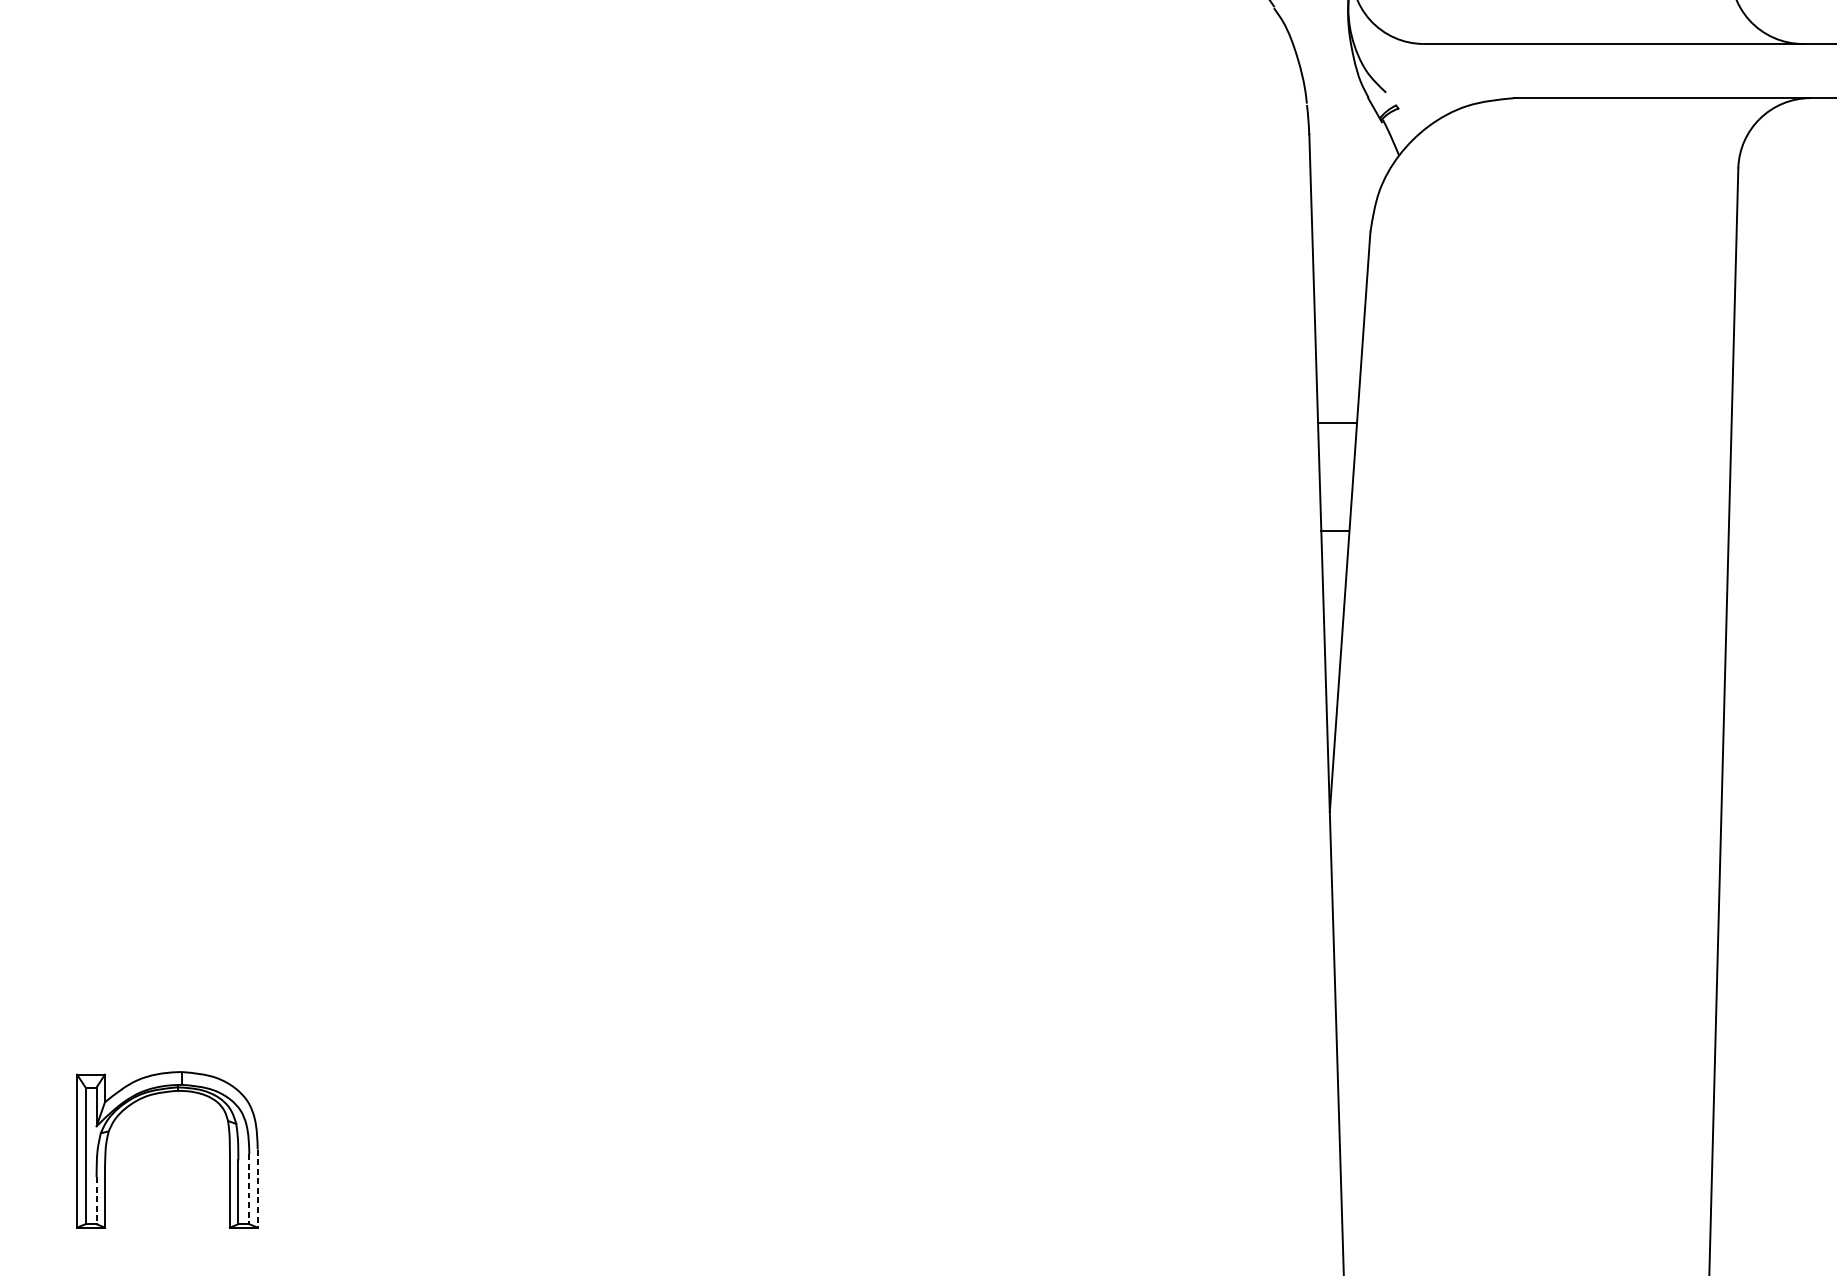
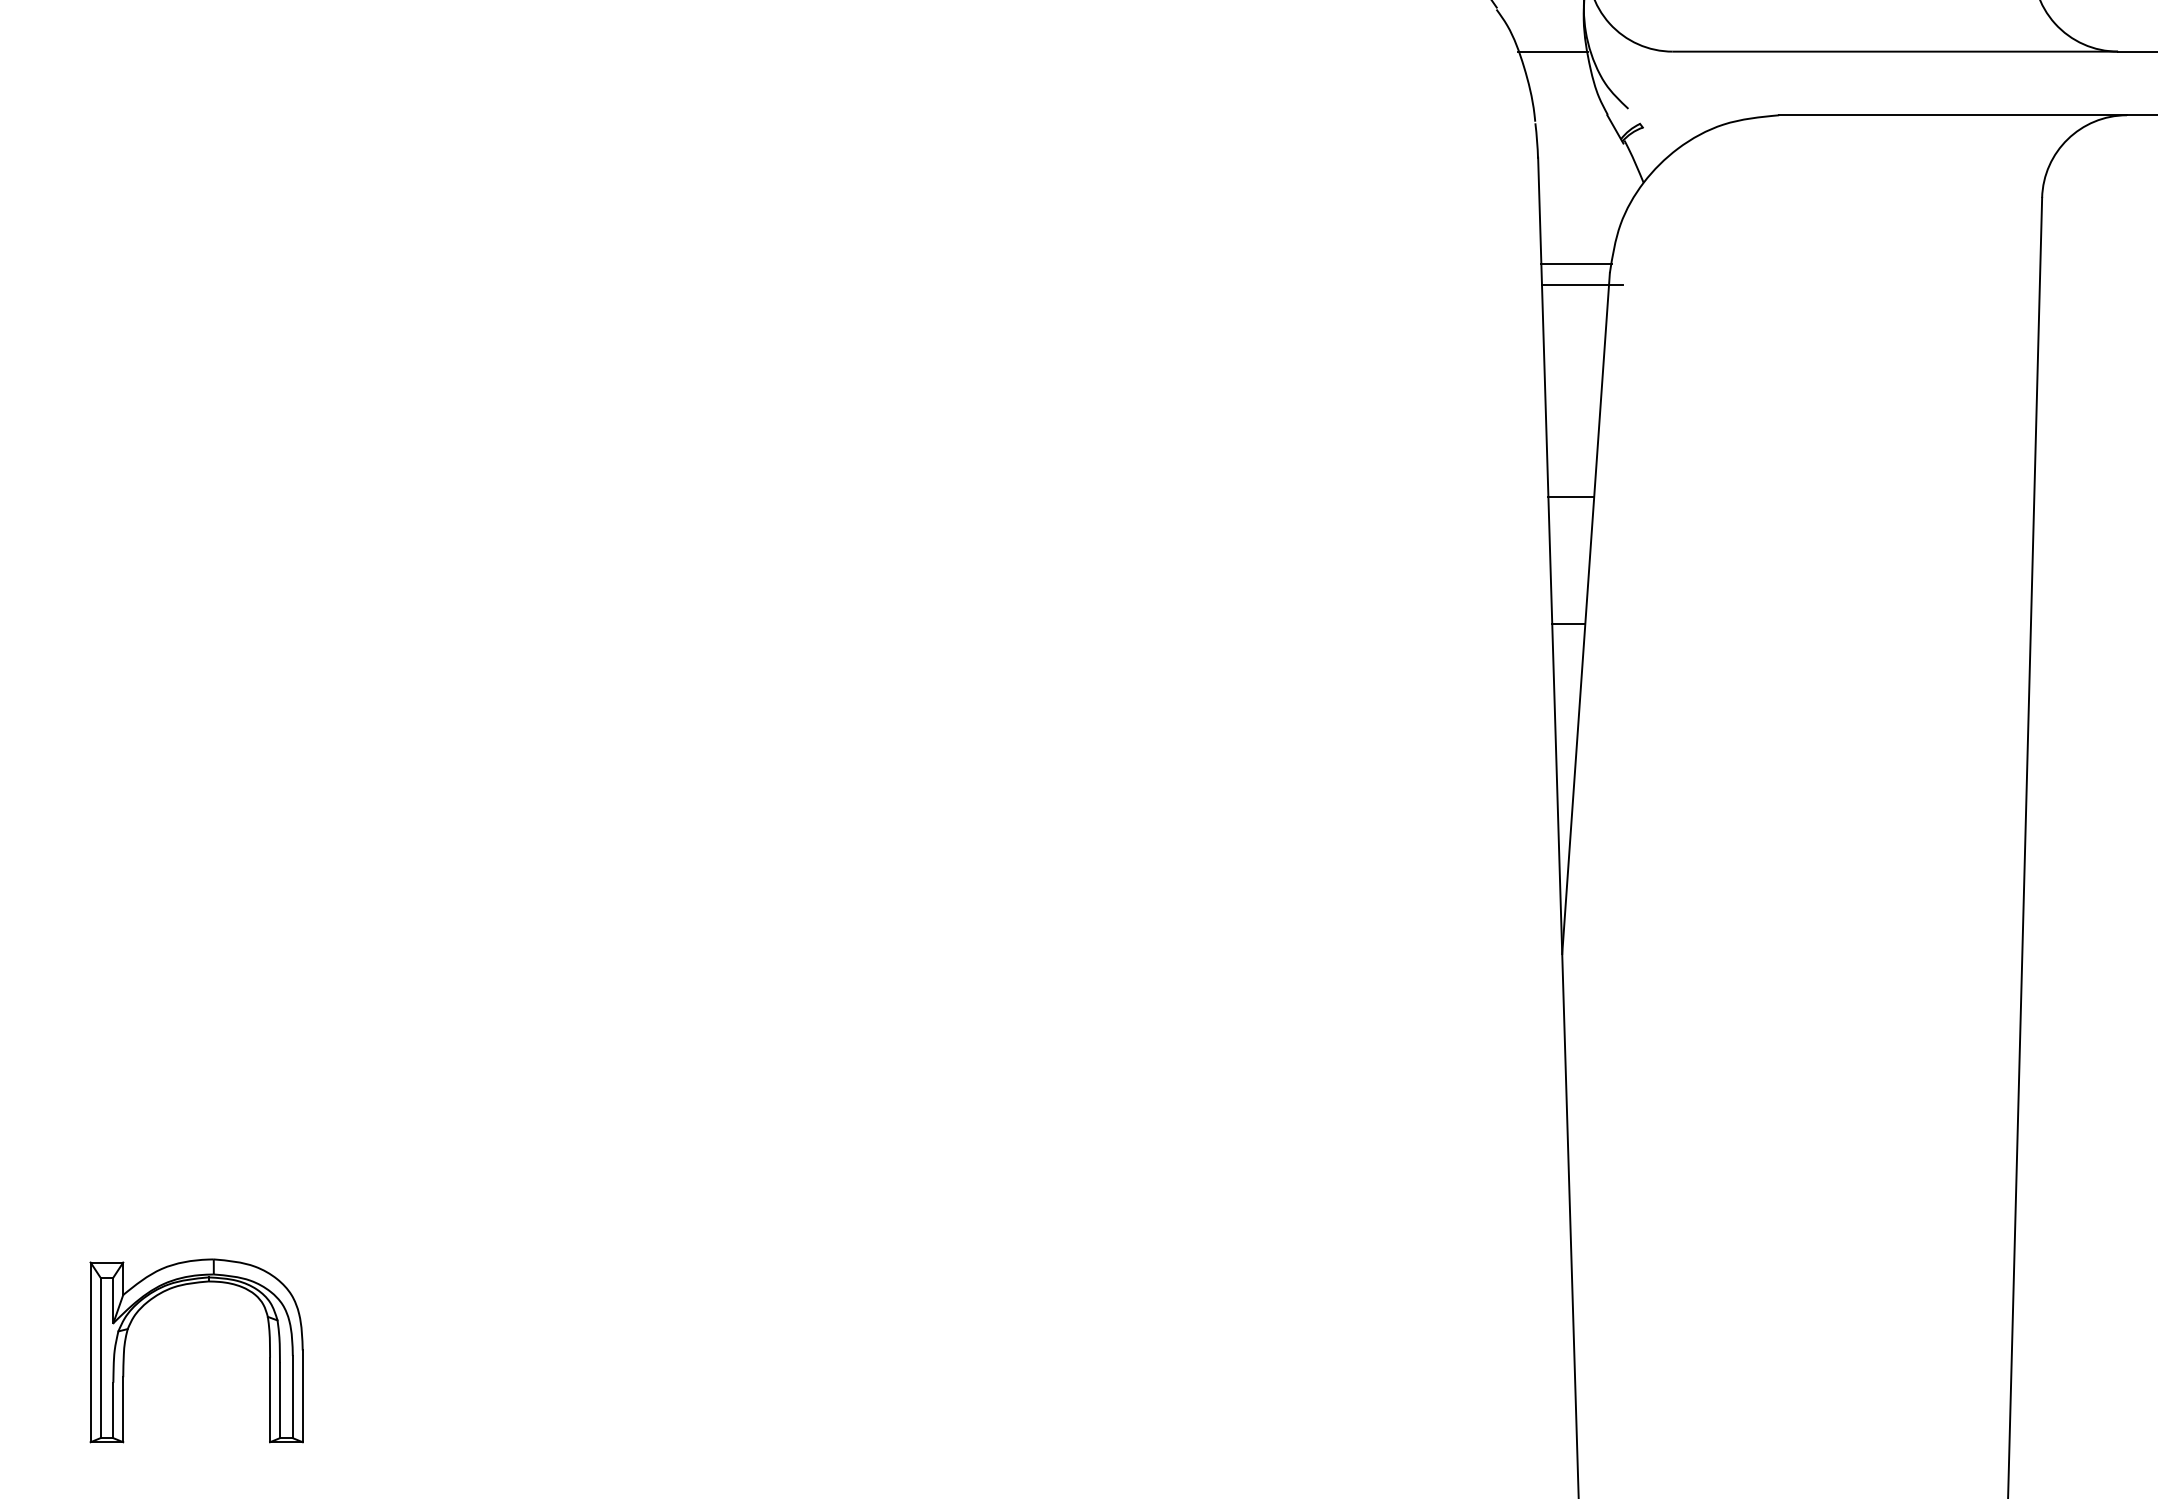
line: (1321, 43) -> (1552, 51), added
line: (1341, 224) -> (1576, 263), added
line: (1347, 242) -> (1582, 284), added
line: (257, 1188) -> (302, 1396), dashed -> solid
line: (249, 1189) -> (292, 1397), dashed -> solid
line: (96, 1200) -> (113, 1410), dashed -> solid

